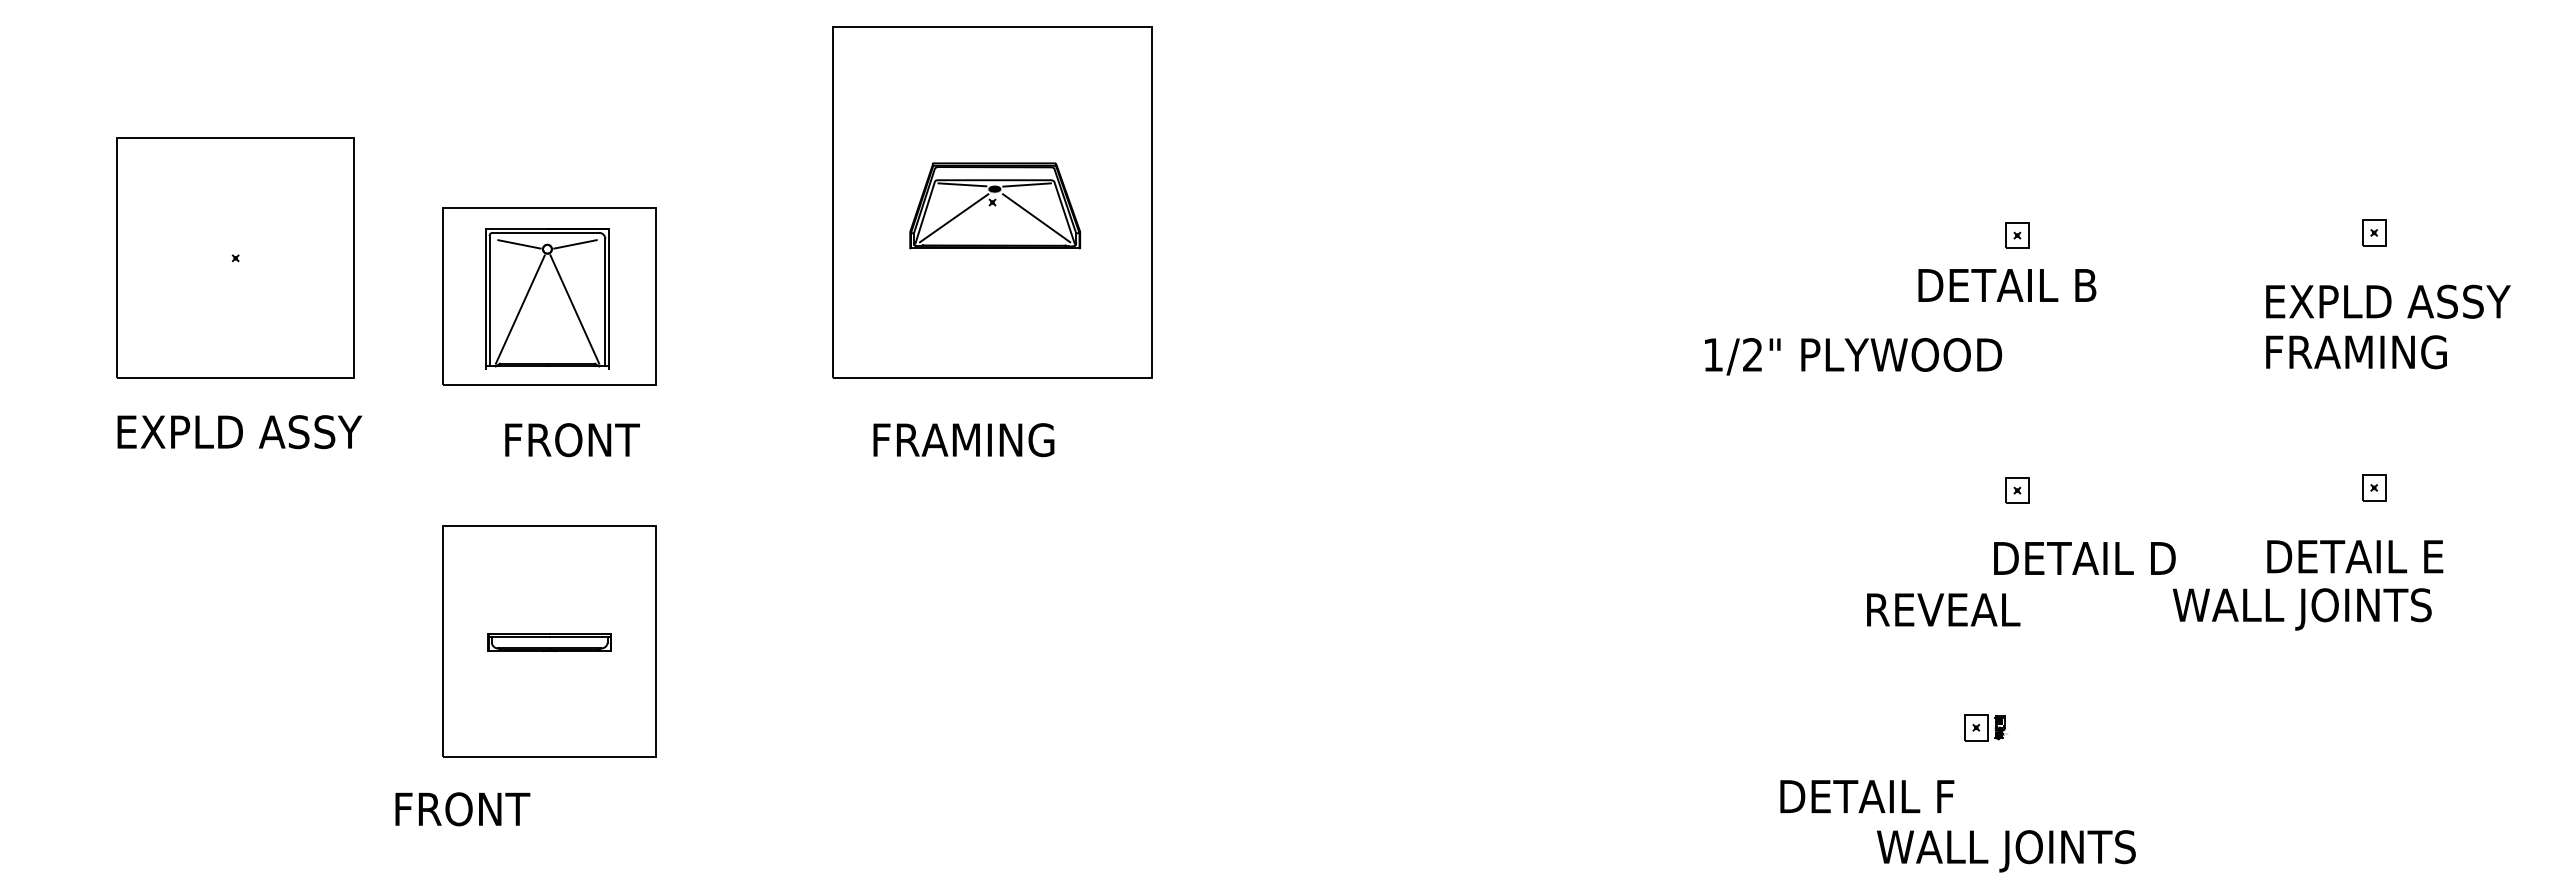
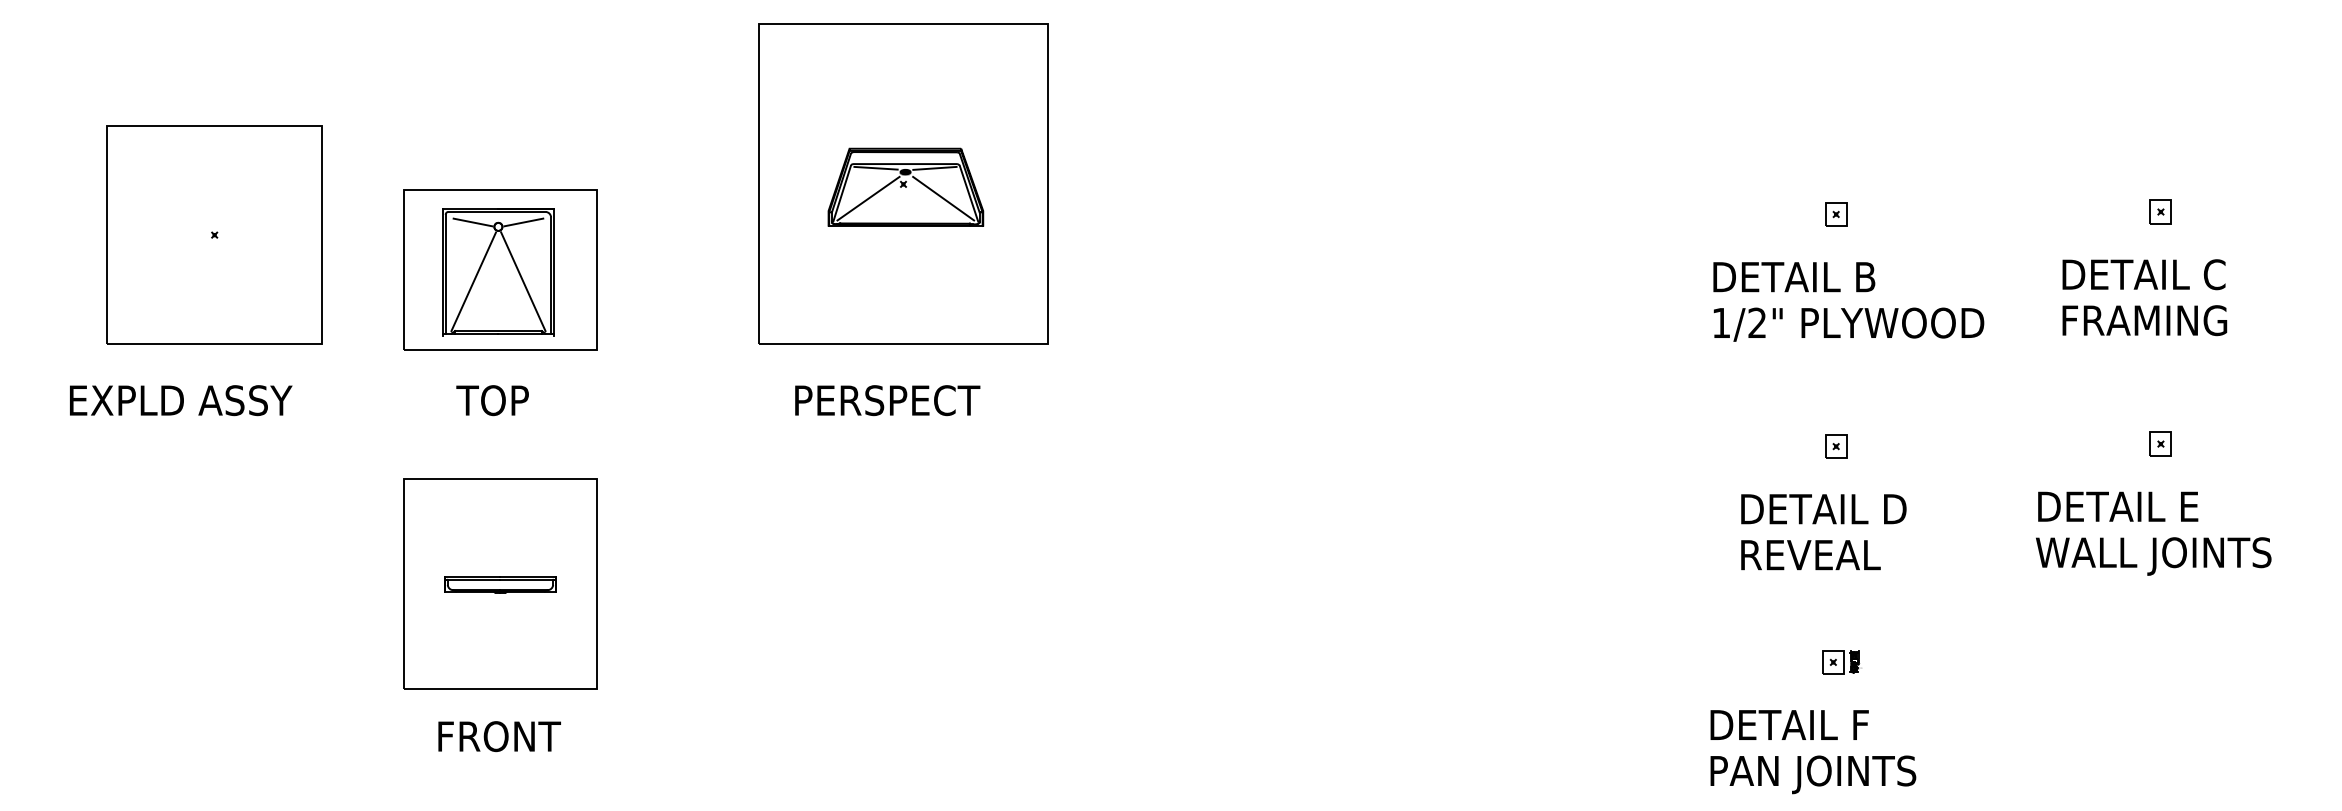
text: (2007, 285) -> (1794, 277), moved
text: (2390, 301) -> (2175, 274), EXPLD ASSY -> DETAIL C
text: (1853, 356) -> (1849, 324), moved
text: (239, 432) -> (180, 400), moved
text: (570, 440) -> (519, 400), FRONT -> TOP
text: (976, 440) -> (888, 400), FRAMING -> PERSPECT
text: (2355, 556) -> (2118, 506), moved
text: (2084, 558) -> (1823, 509), moved
text: (1943, 609) -> (1810, 554), moved
text: (2301, 609) -> (2152, 556), moved
part: (1985, 727) -> (1841, 662), moved
text: (1867, 796) -> (1789, 724), moved
text: (462, 809) -> (499, 736), moved
text: (2006, 851) -> (1826, 775), WALL JOINTS -> PAN JOINTS

